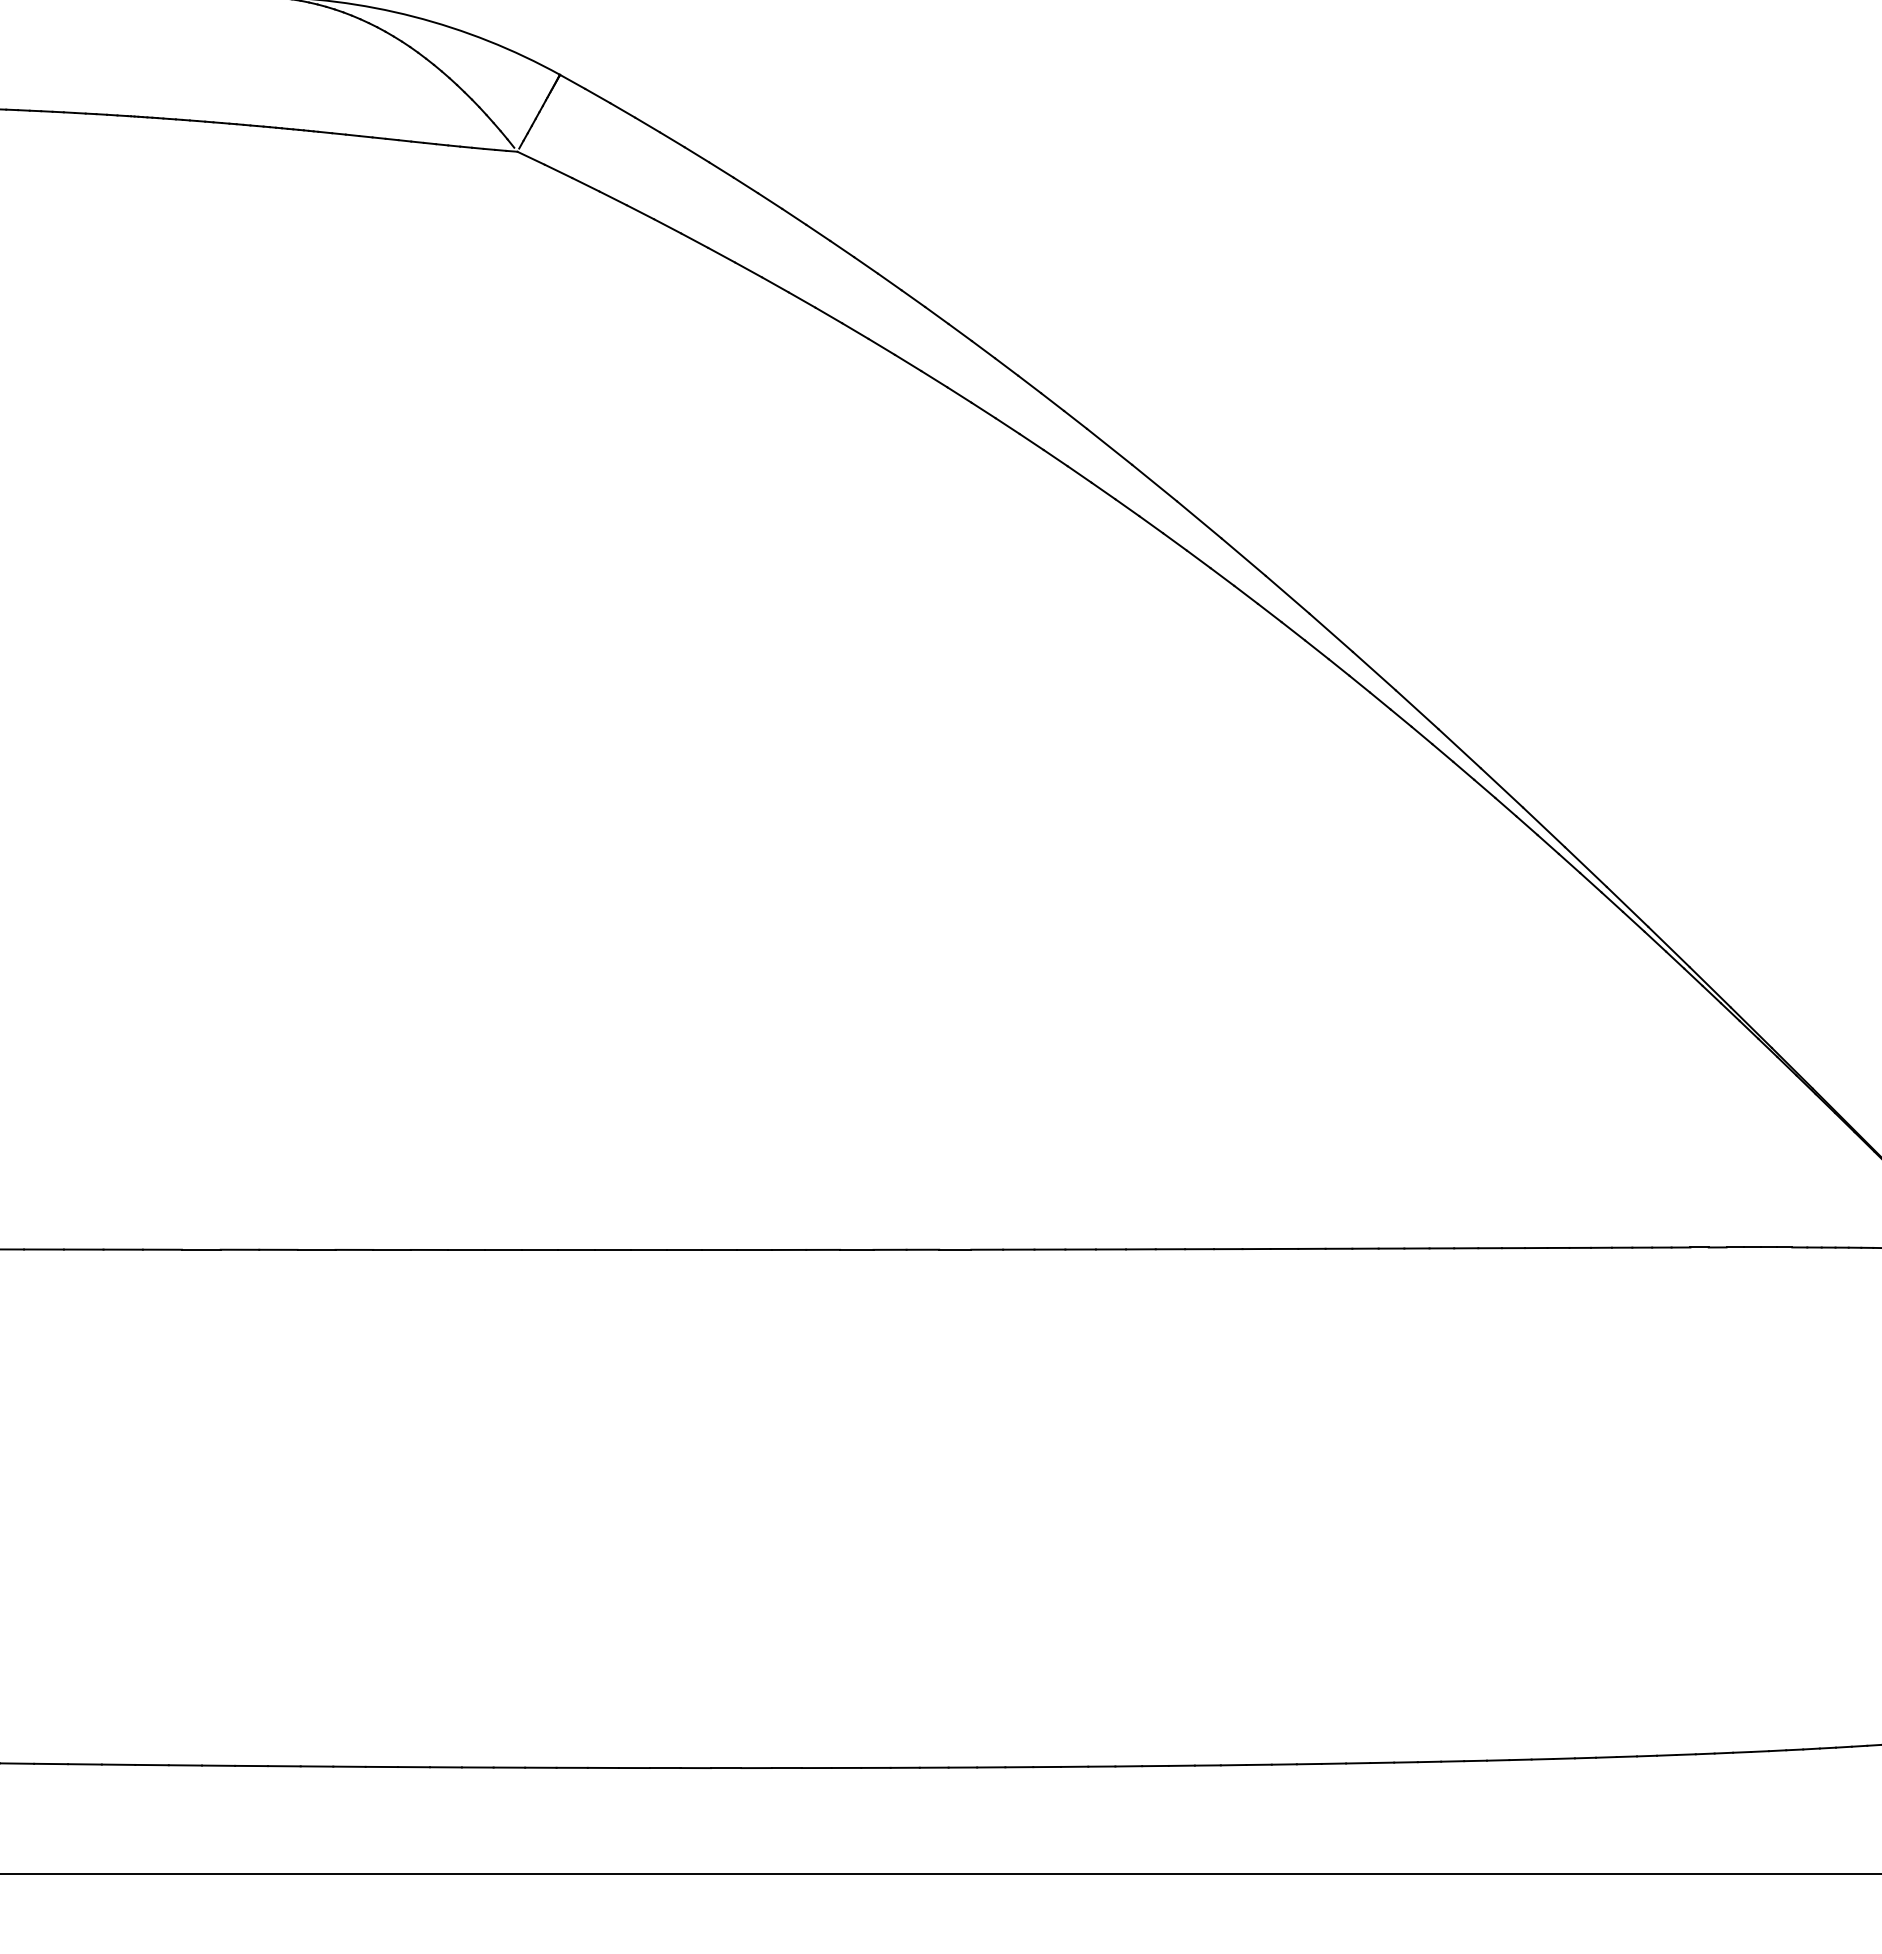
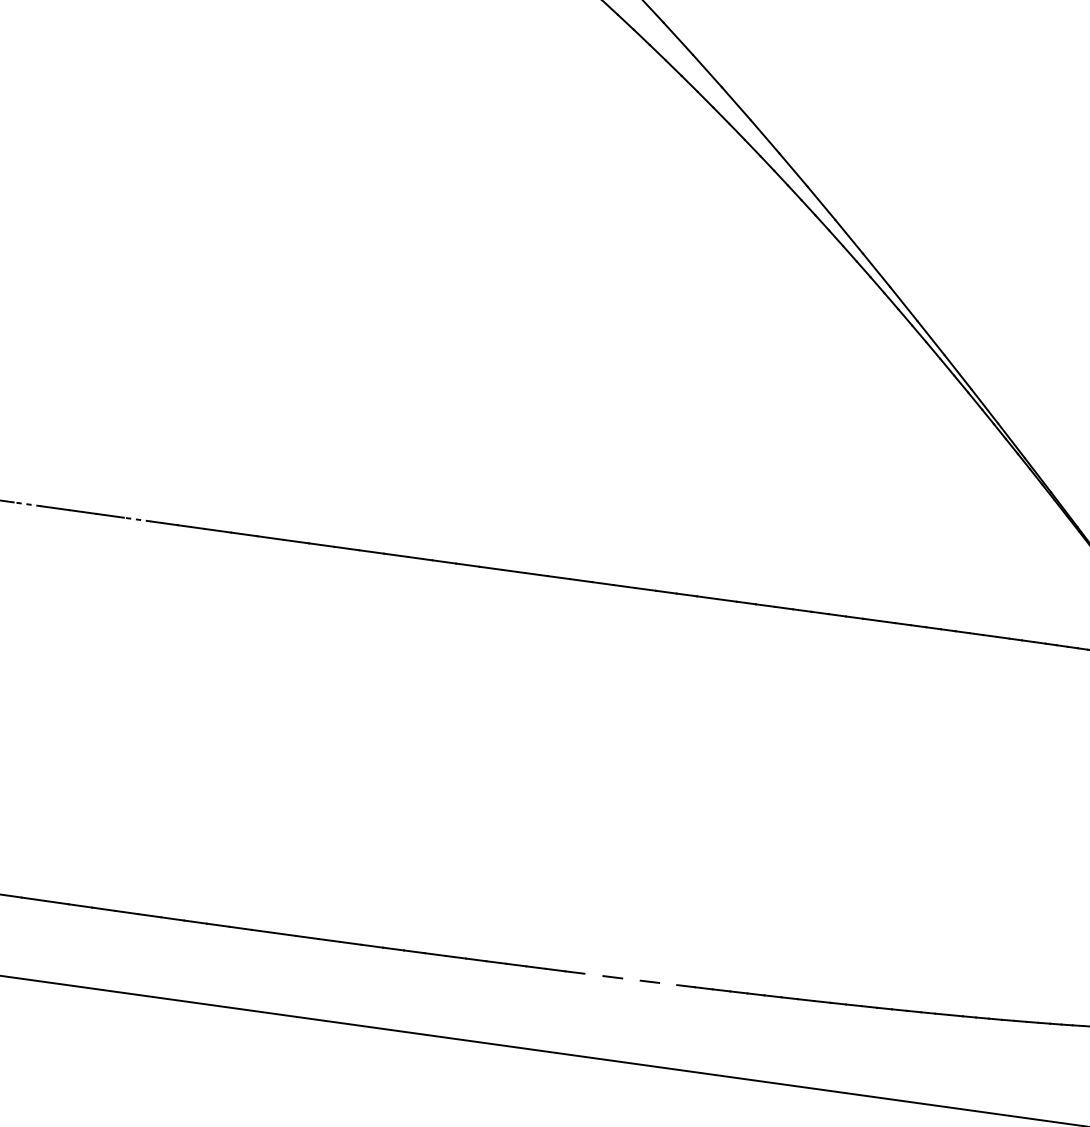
line: (429, 1249) -> (27, 503), solid -> dashed
line: (576, 1249) -> (137, 519), solid -> dashed
line: (1308, 1763) -> (630, 979), removed
line: (1358, 1763) -> (668, 984), removed
line: (1258, 1764) -> (593, 974), removed

